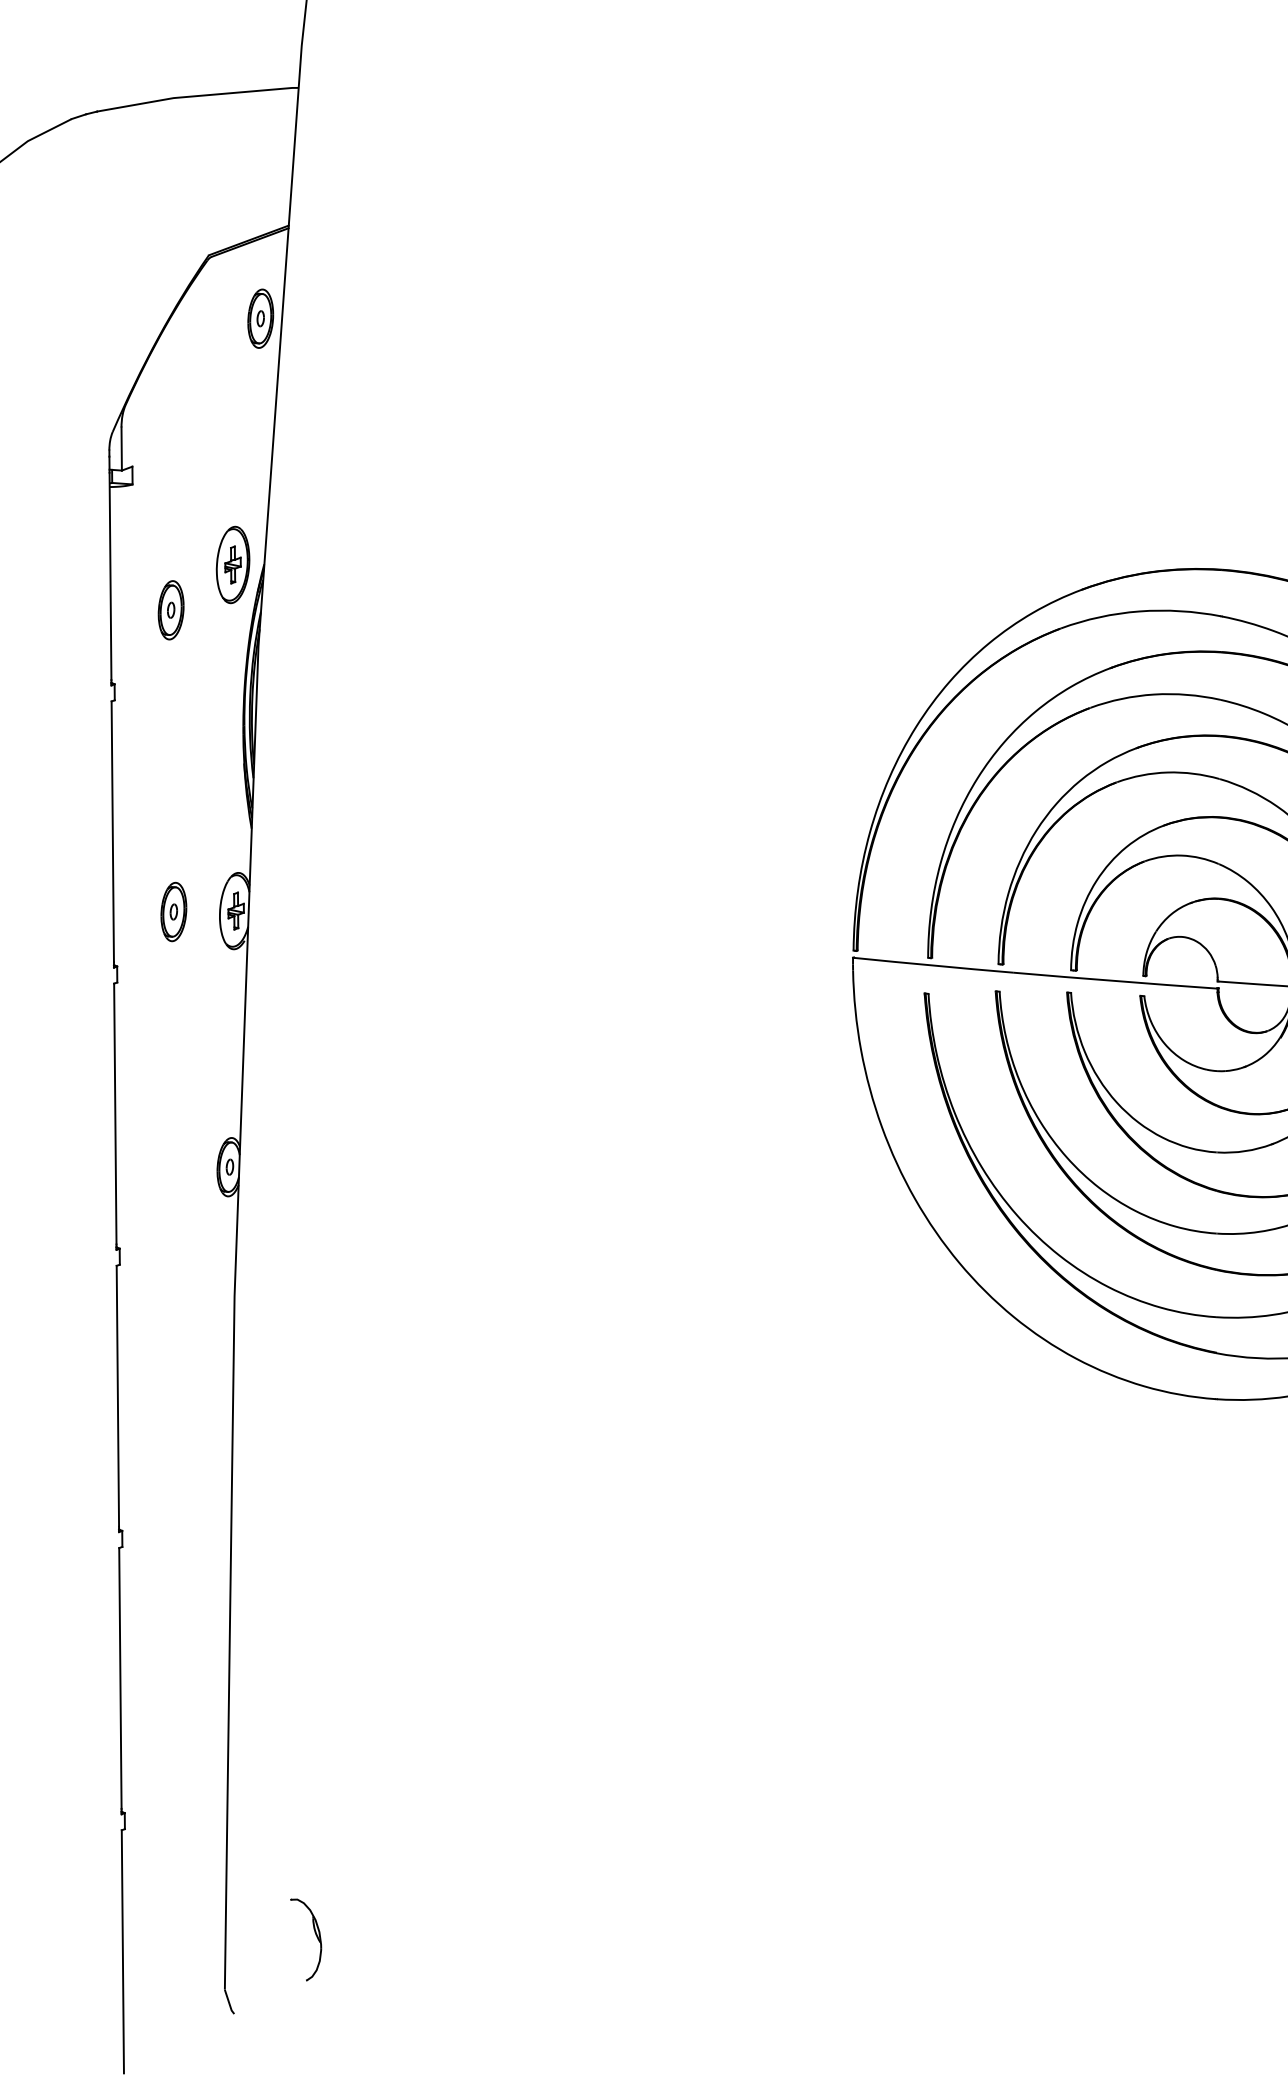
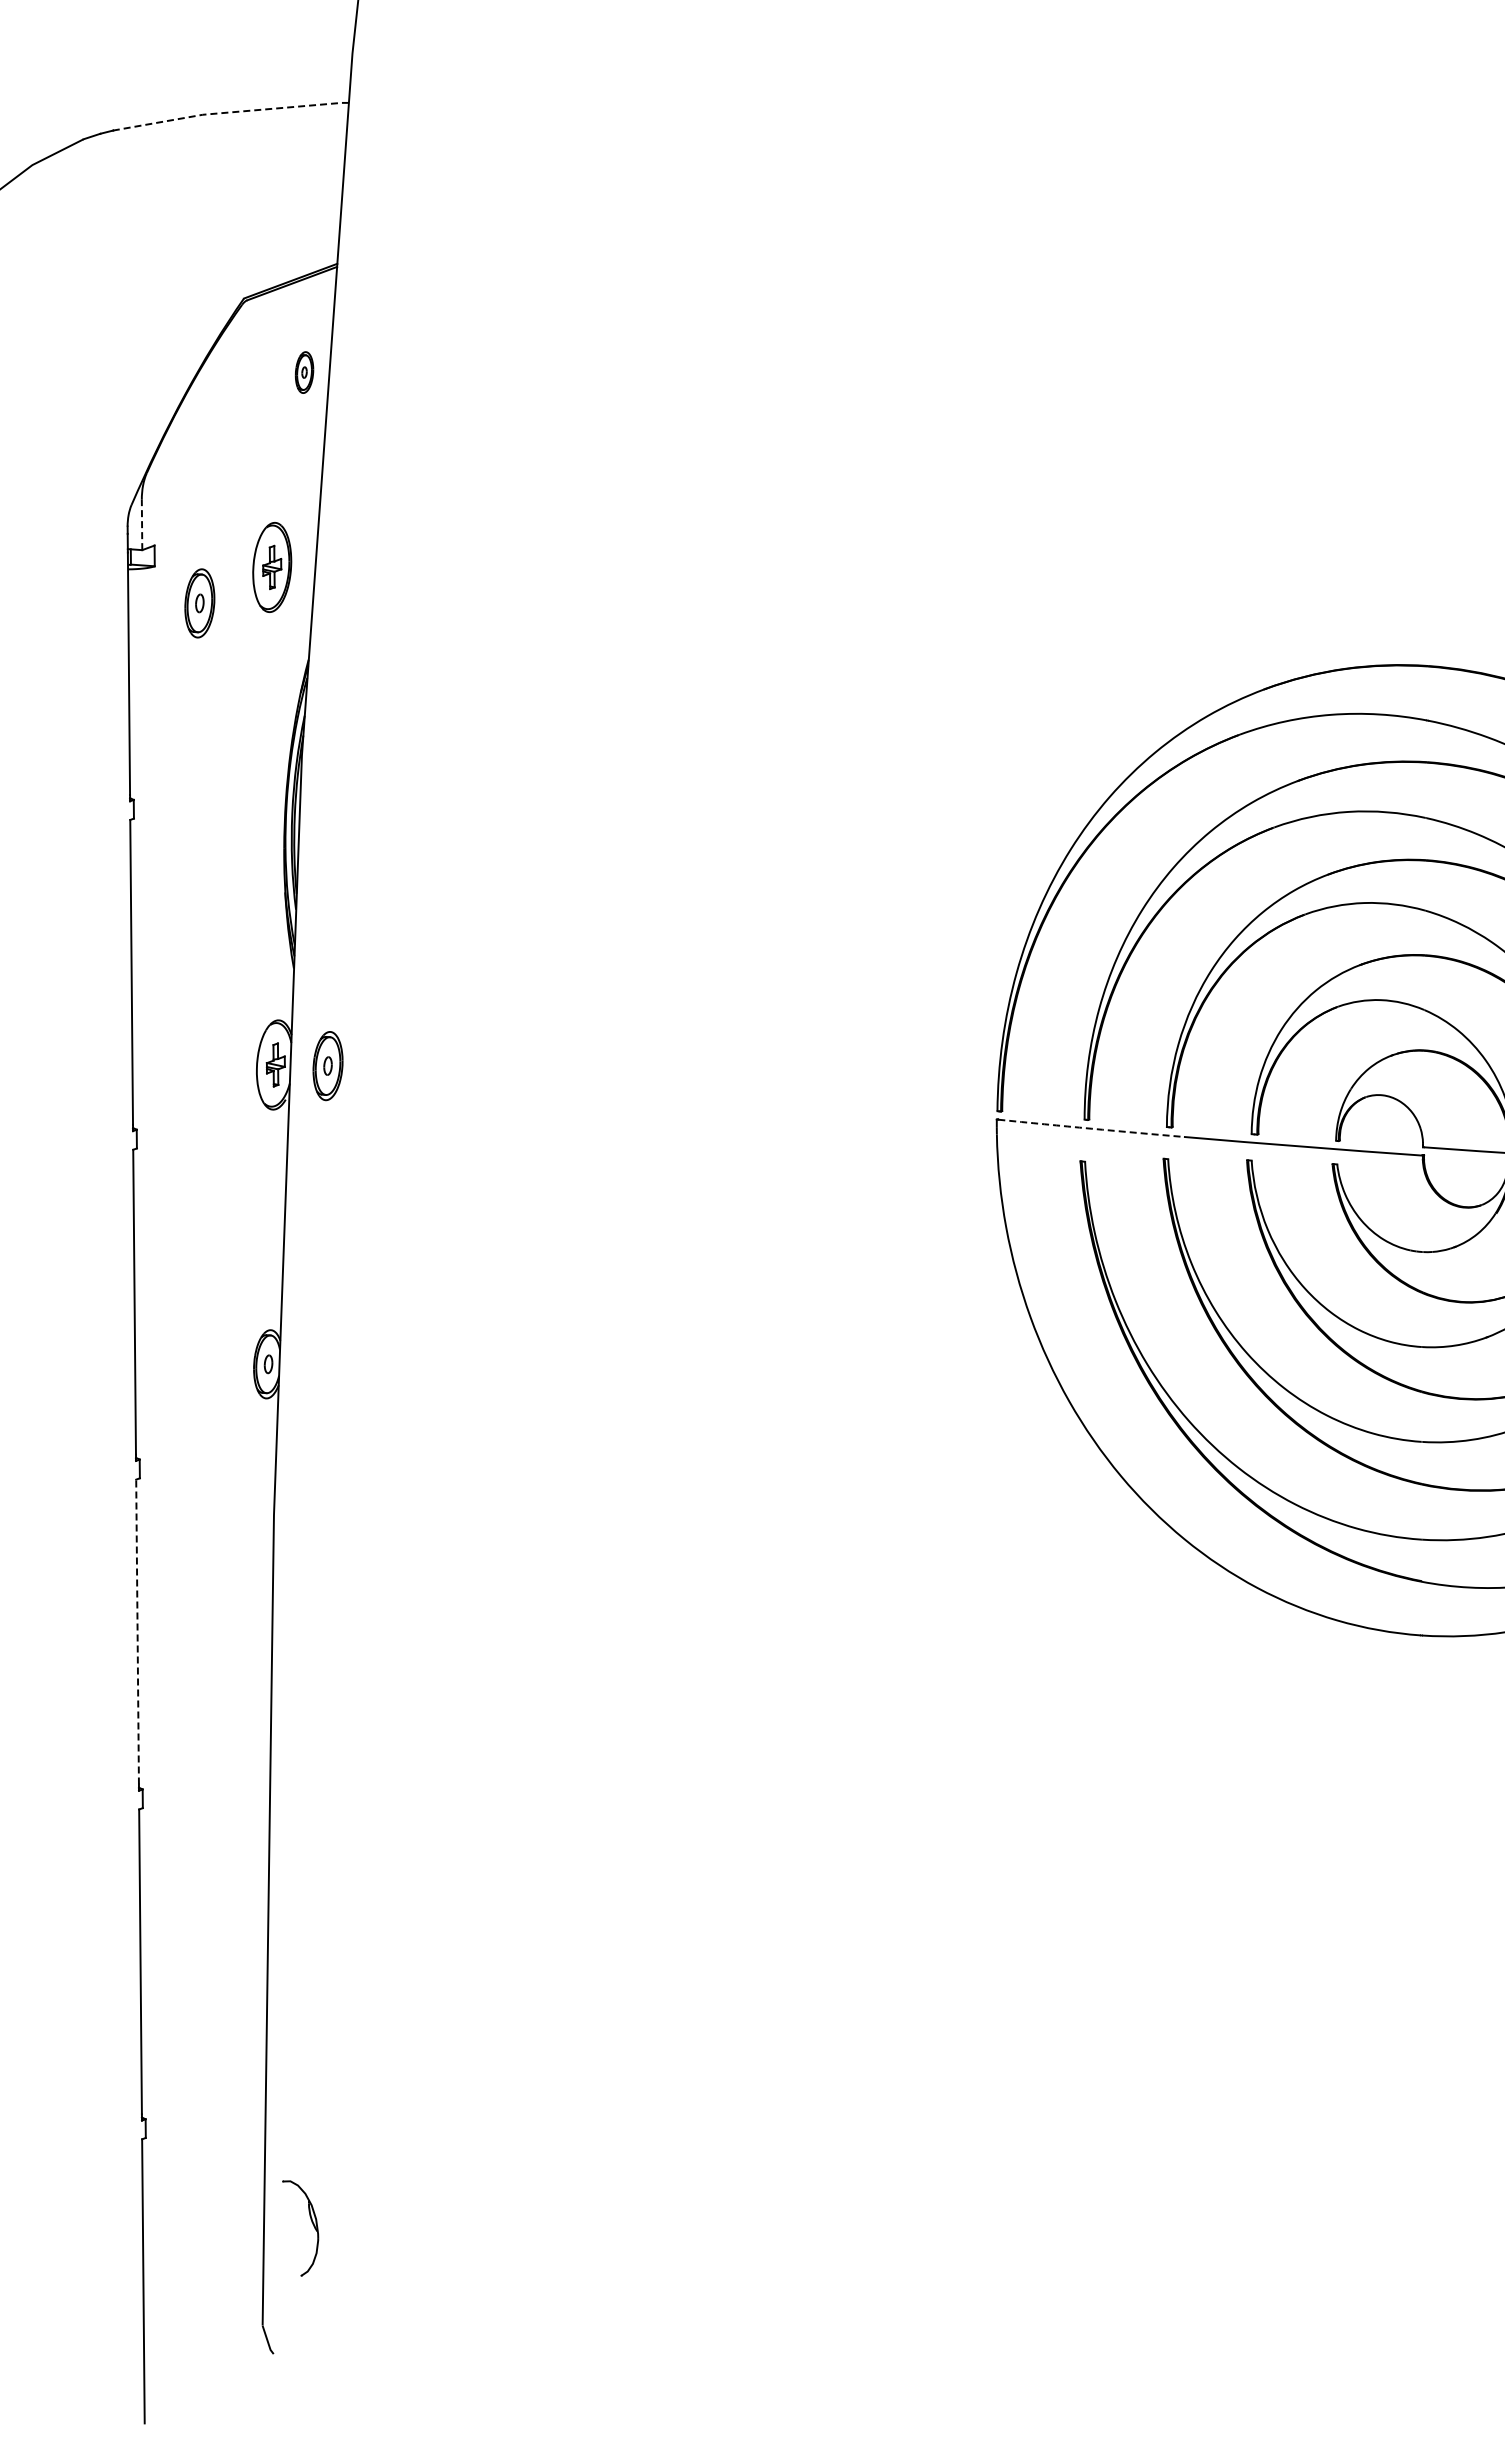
line: (197, 96) -> (230, 112), solid -> dashed
part: (260, 318) -> (304, 372), size x0.6
line: (122, 448) -> (142, 524), solid -> dashed
part: (233, 565) -> (272, 567), moved
part: (170, 610) -> (199, 603), moved
part: (173, 912) -> (327, 1066), moved
arc: (934, 965) -> (1091, 1128), solid -> dashed
line: (117, 1395) -> (137, 1631), solid -> dashed
part: (315, 1934) -> (311, 2222), moved

